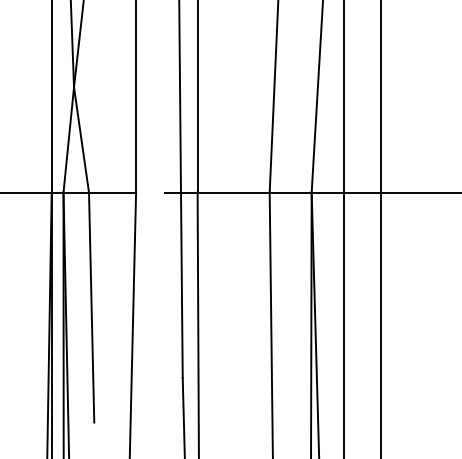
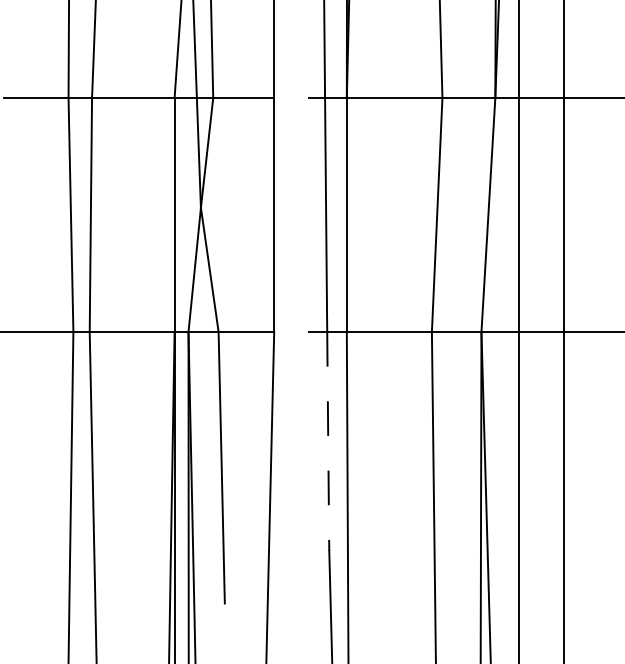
line: (182, 285) -> (328, 441), solid -> dashed

